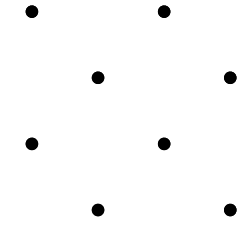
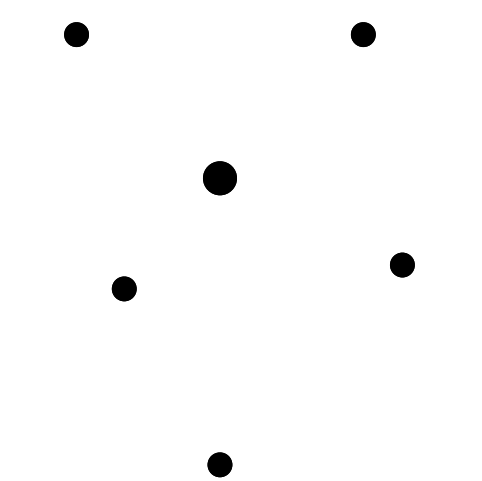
part: (97, 77) -> (218, 177), size x1.4
part: (31, 143) -> (123, 288), moved
part: (163, 143) -> (400, 264), moved

